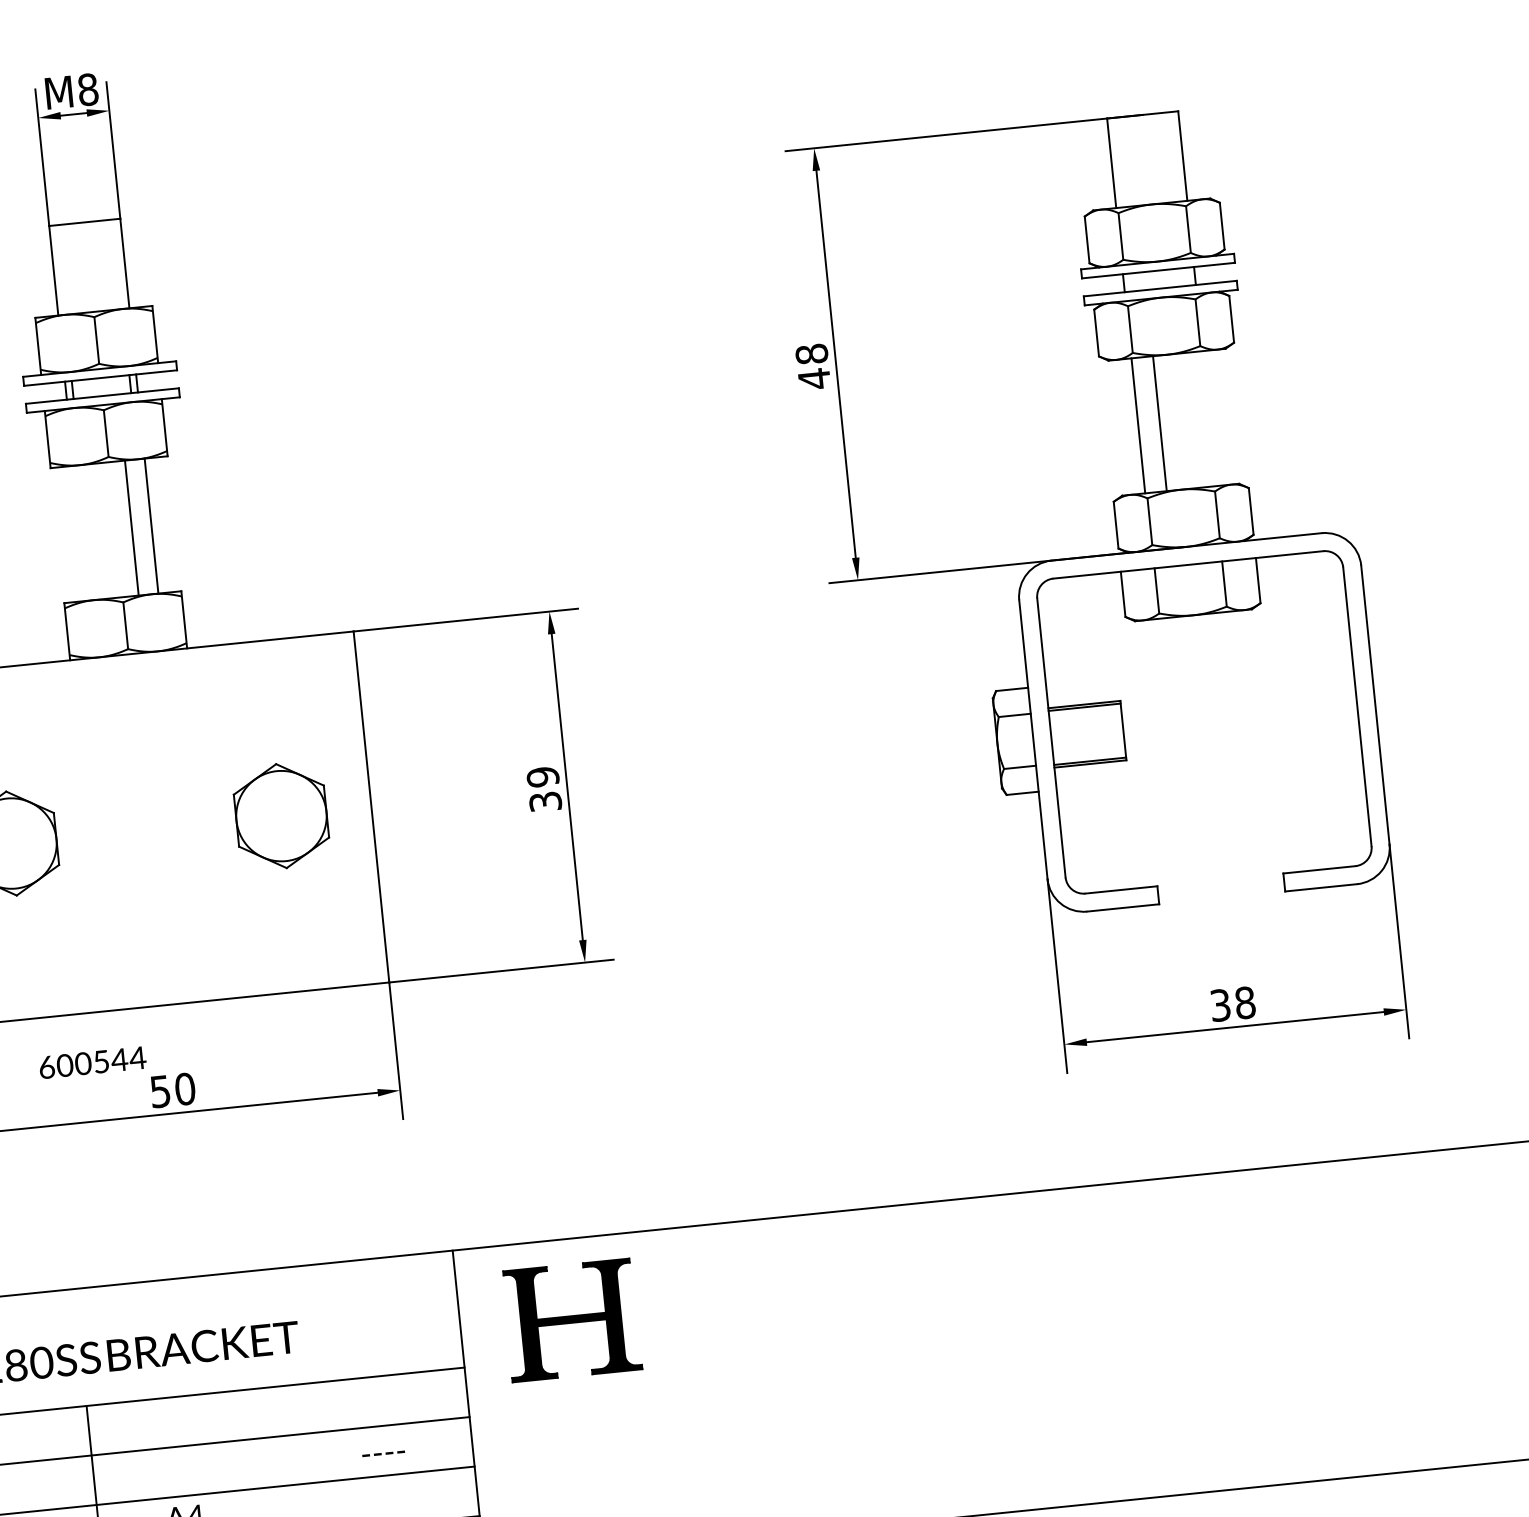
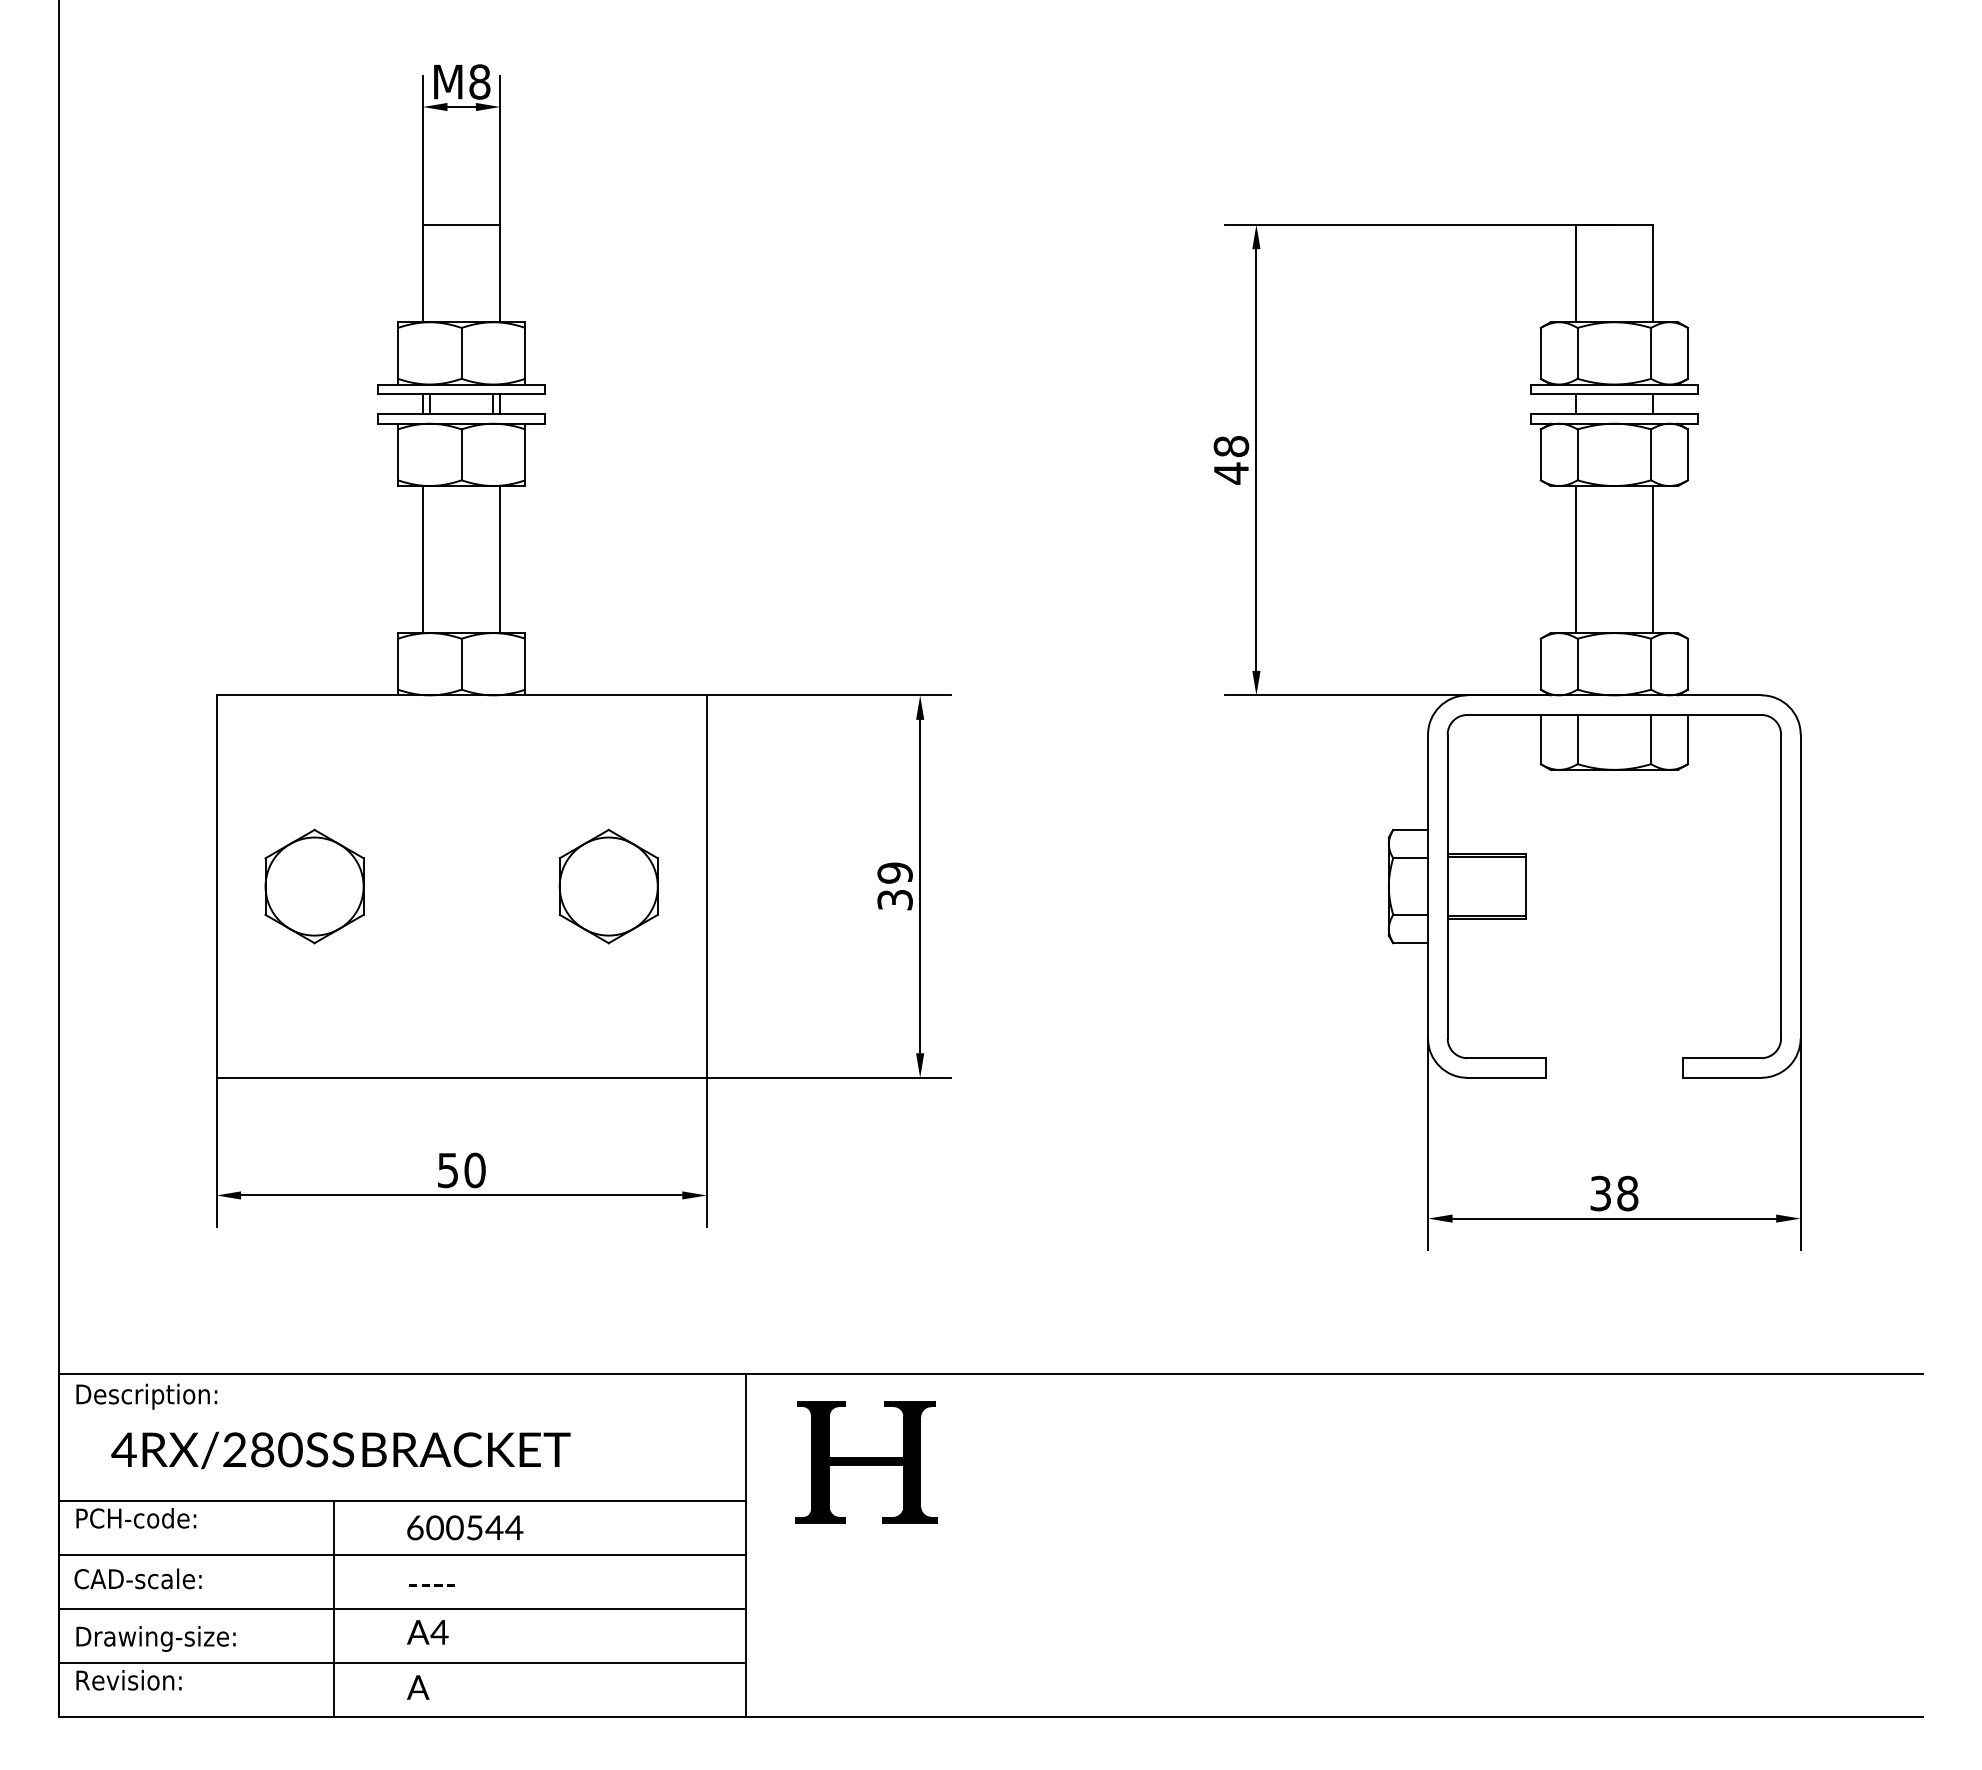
line: (1160, 423) -> (1653, 559), moved
line: (131, 528) -> (422, 559), moved
text: (92, 1062) -> (465, 1527), moved
text: (383, 1453) -> (431, 1585), moved

